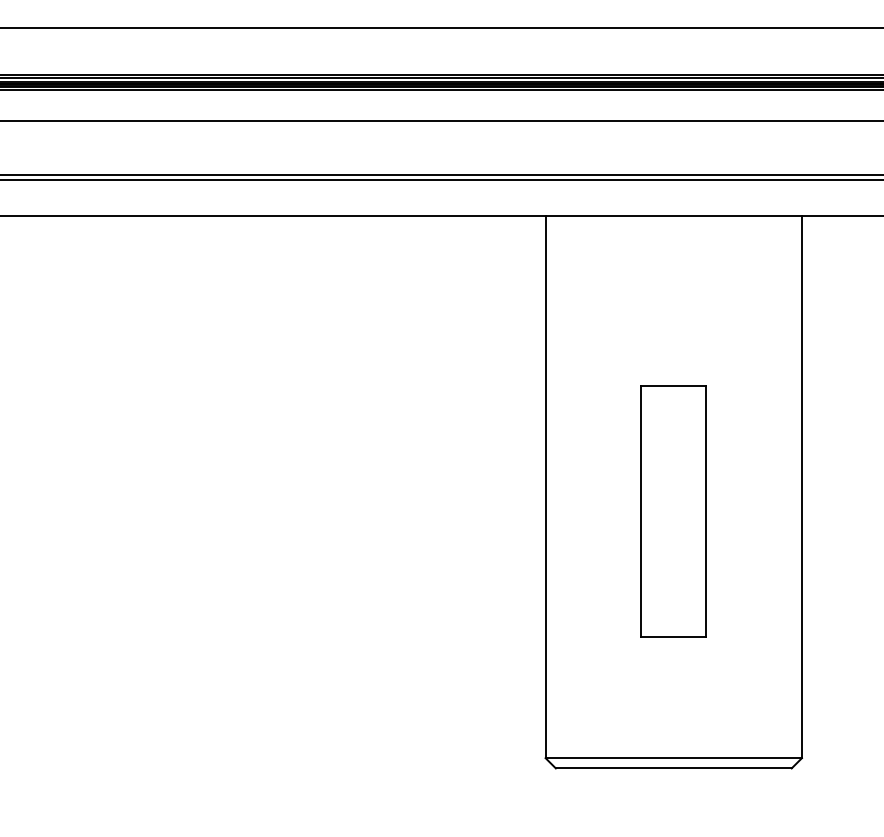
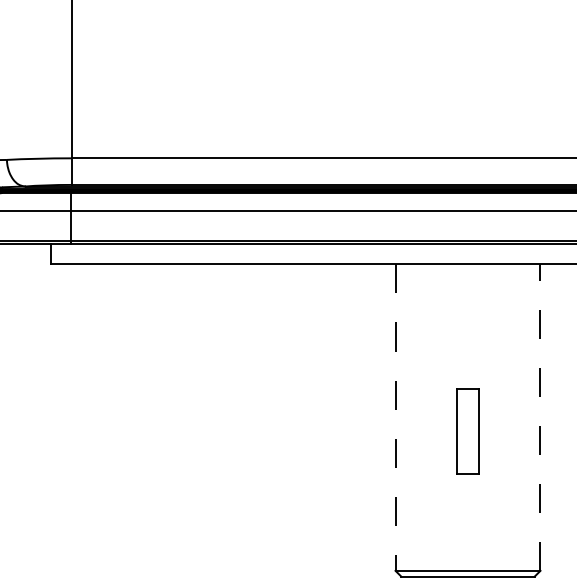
line: (802, 486) -> (540, 417), solid -> dashed
line: (545, 488) -> (395, 418), solid -> dashed
part: (672, 511) -> (467, 431), size x0.6

